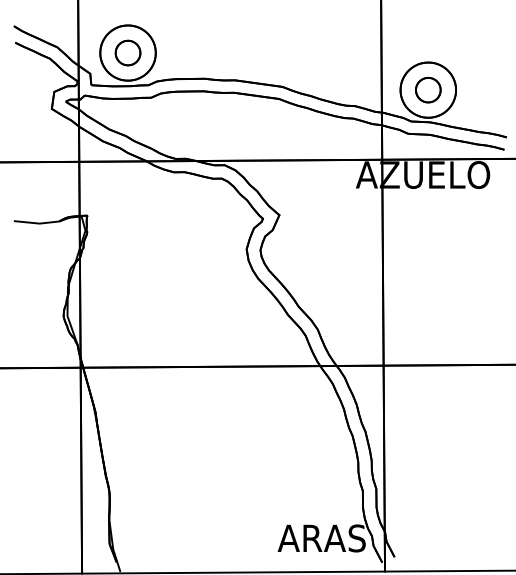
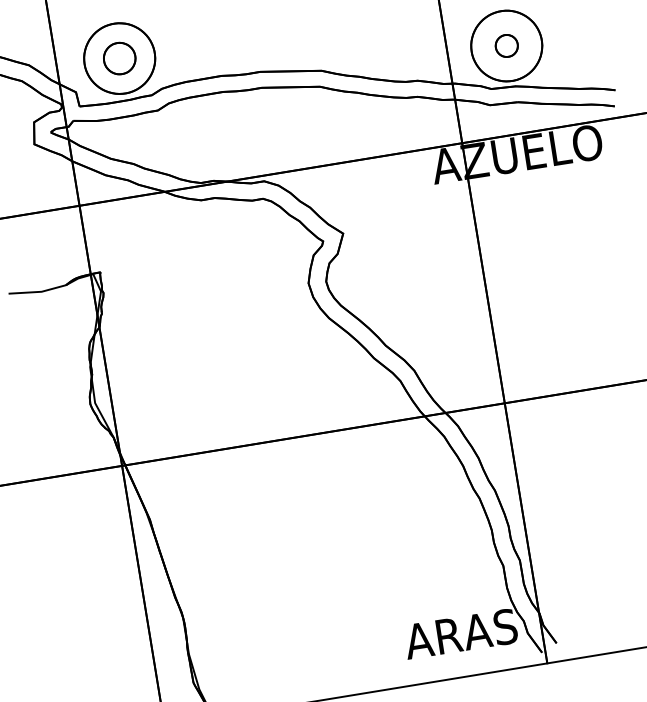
part: (428, 89) -> (506, 45), size x0.7

